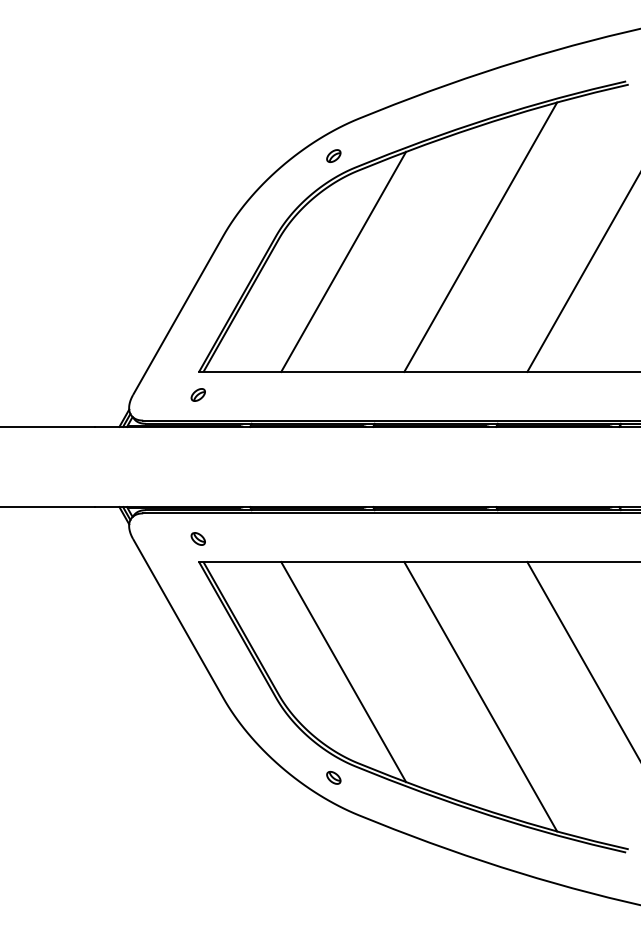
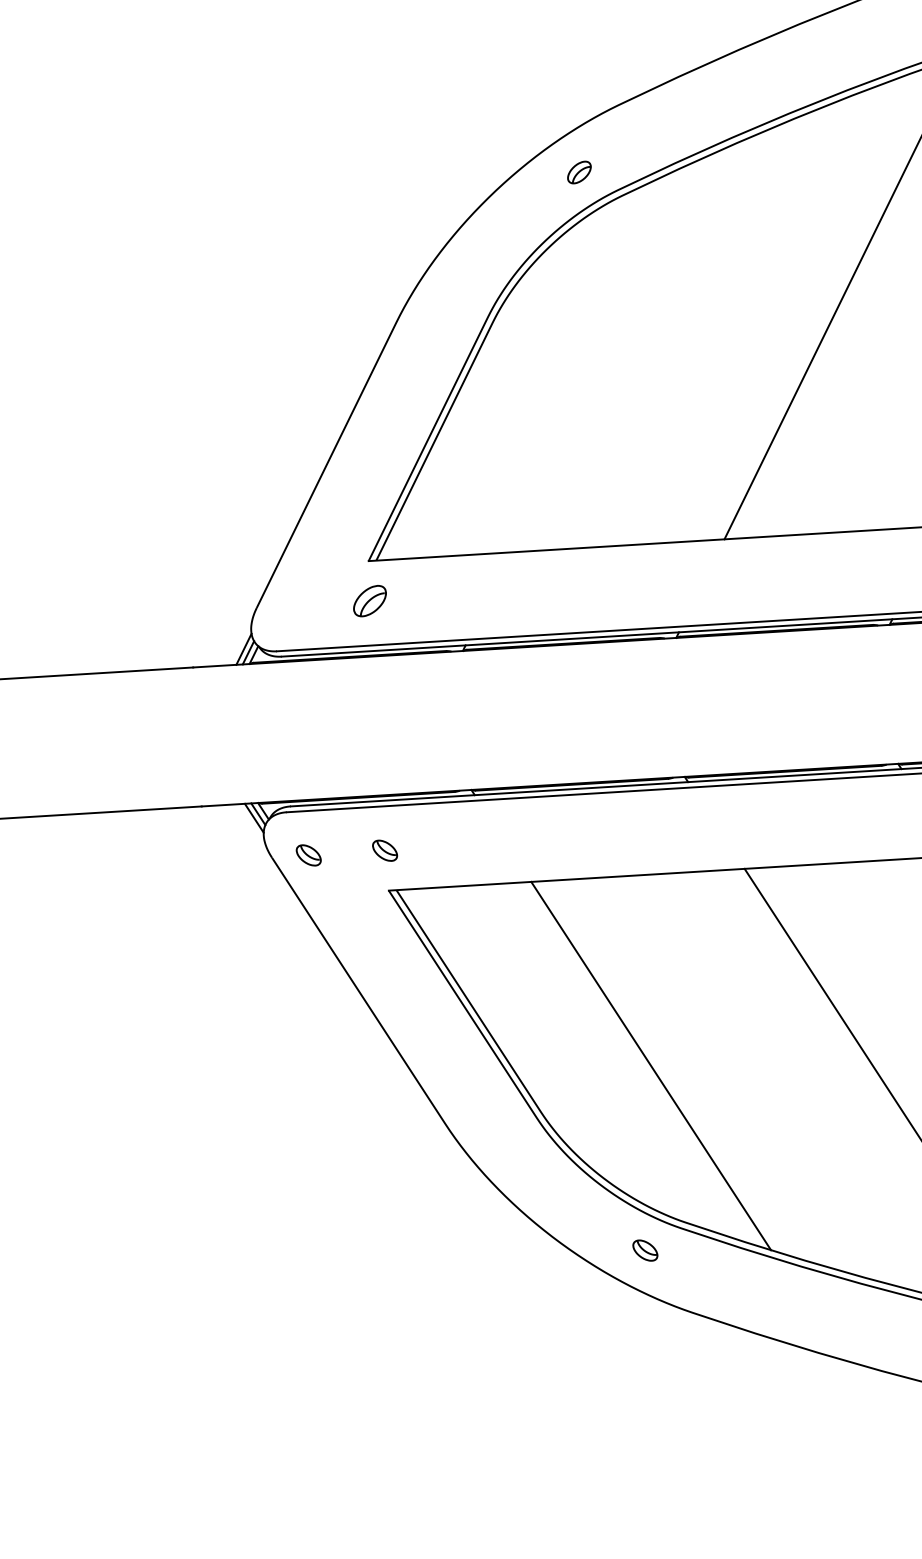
line: (343, 261) -> (607, 354), removed
part: (197, 394) -> (368, 600), size x1.4
part: (153, 538) -> (307, 854), added

